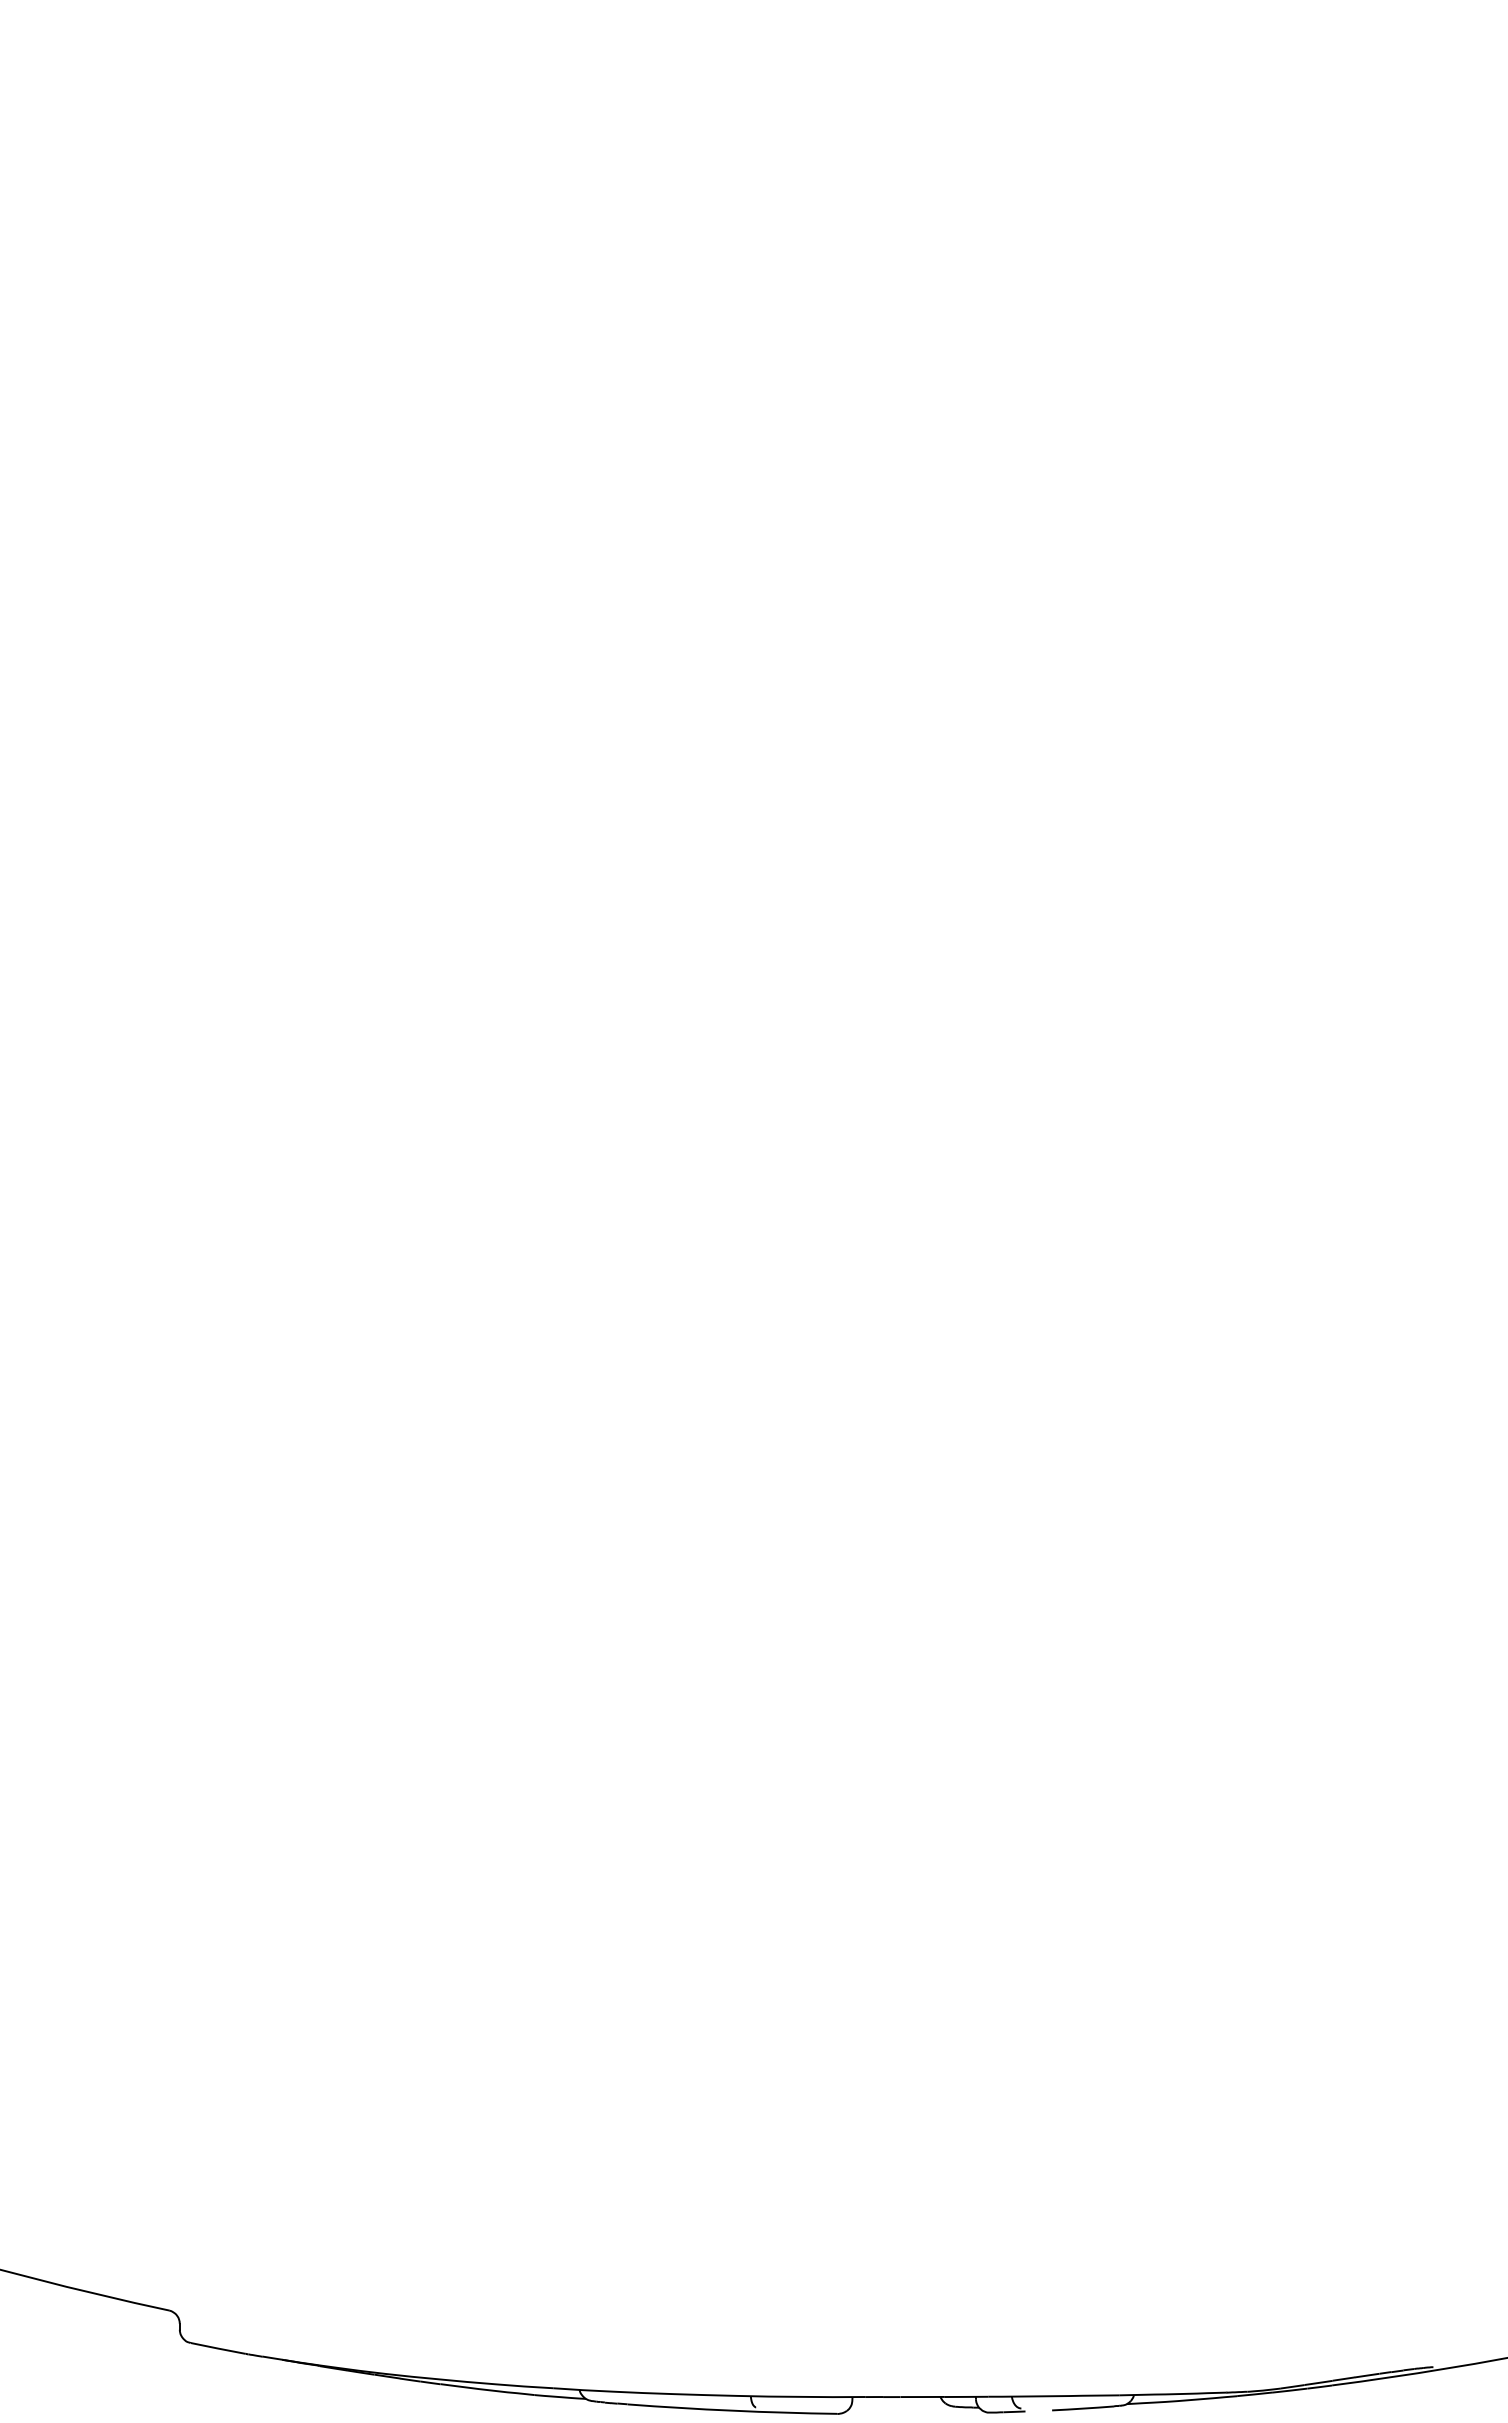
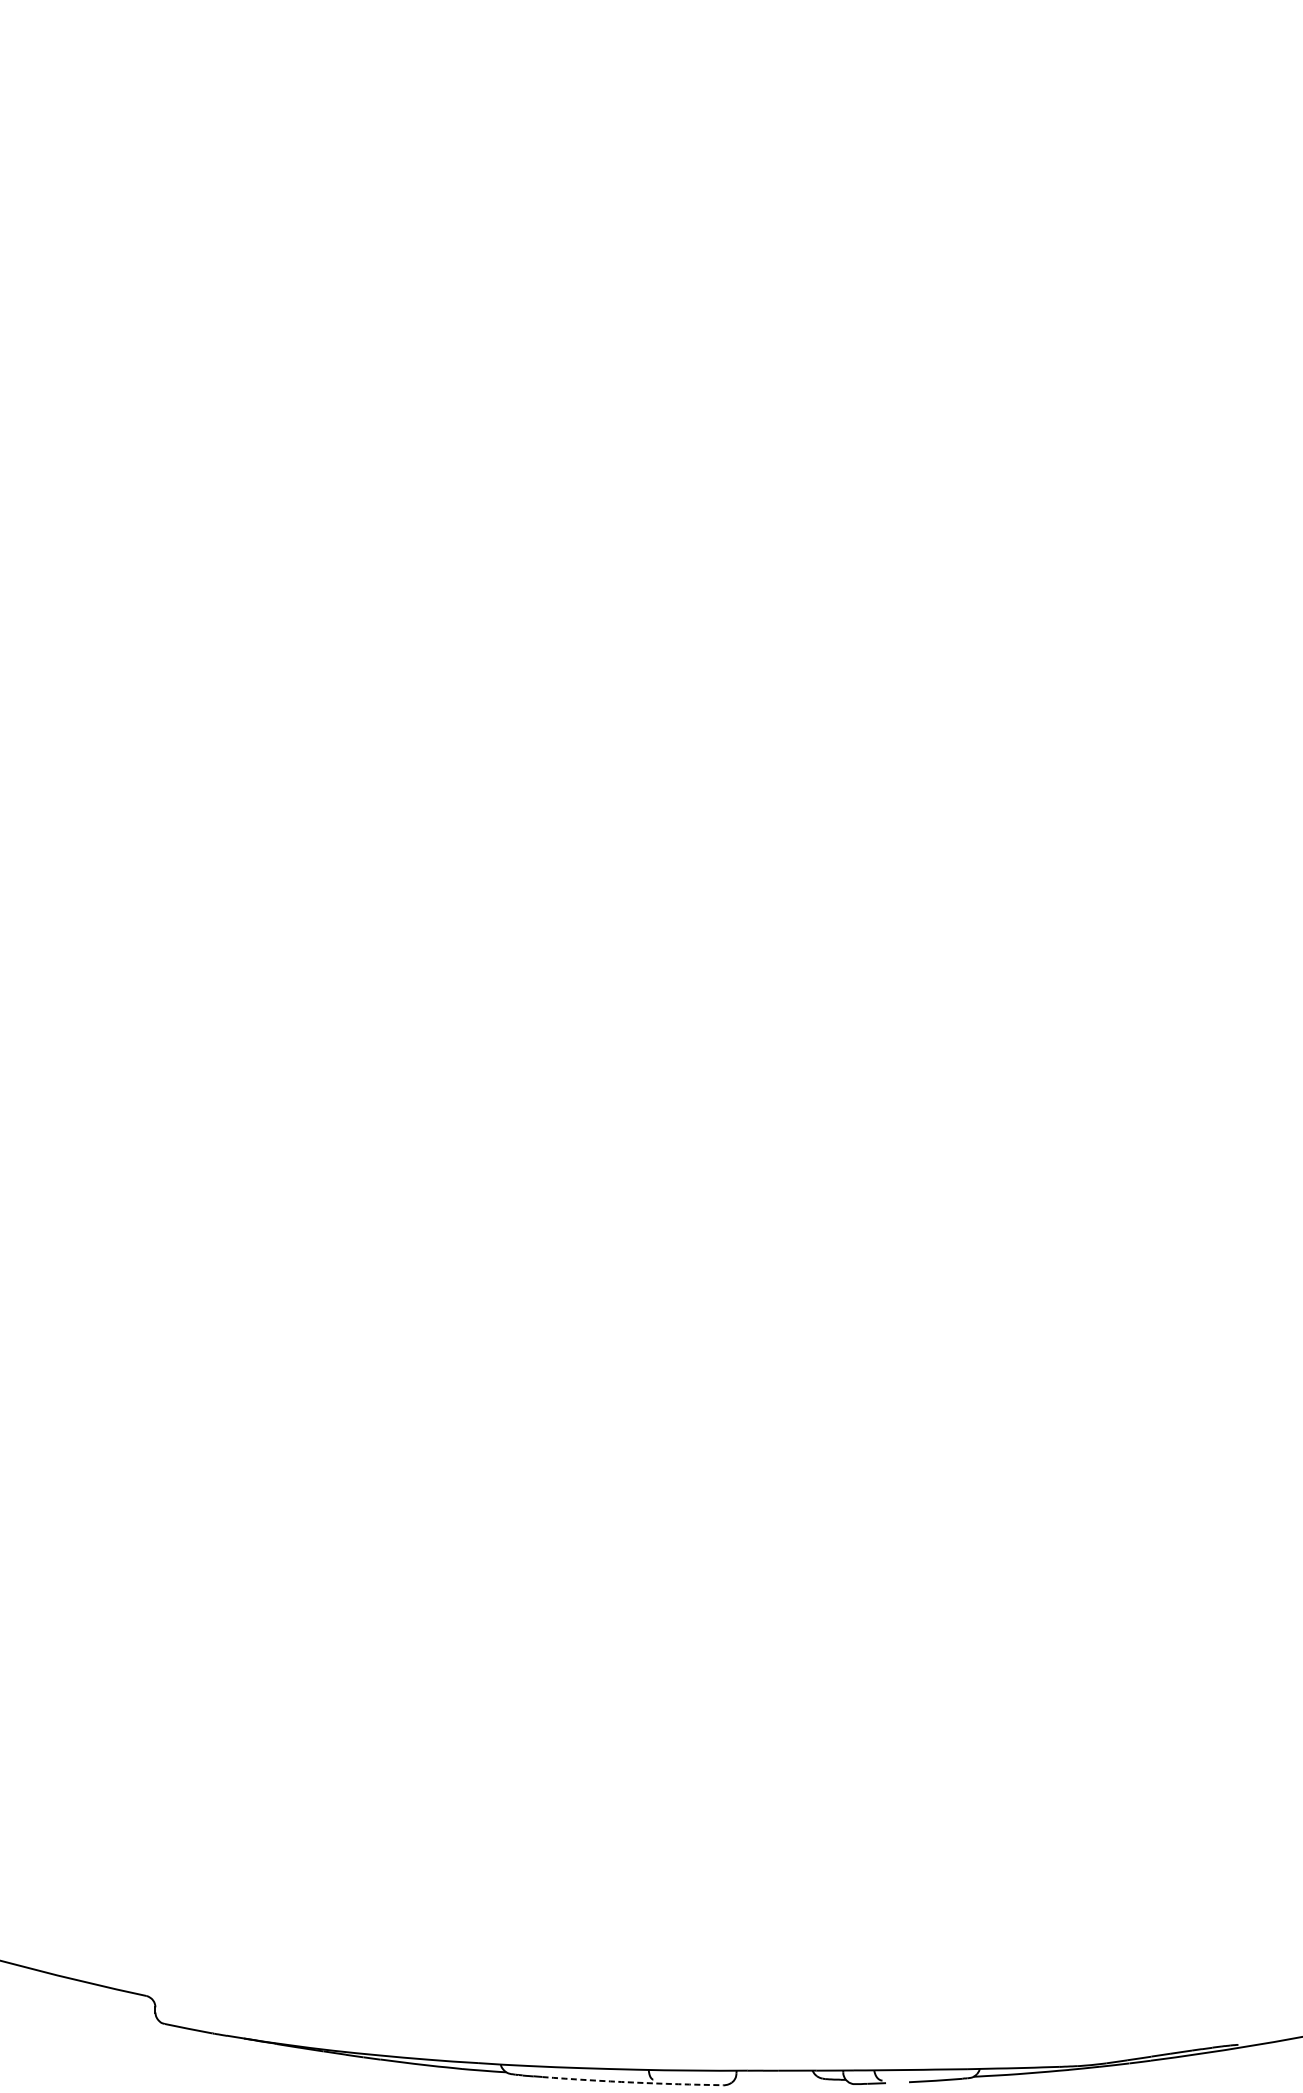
arc: (732, 2410) -> (632, 2082), solid -> dashed

